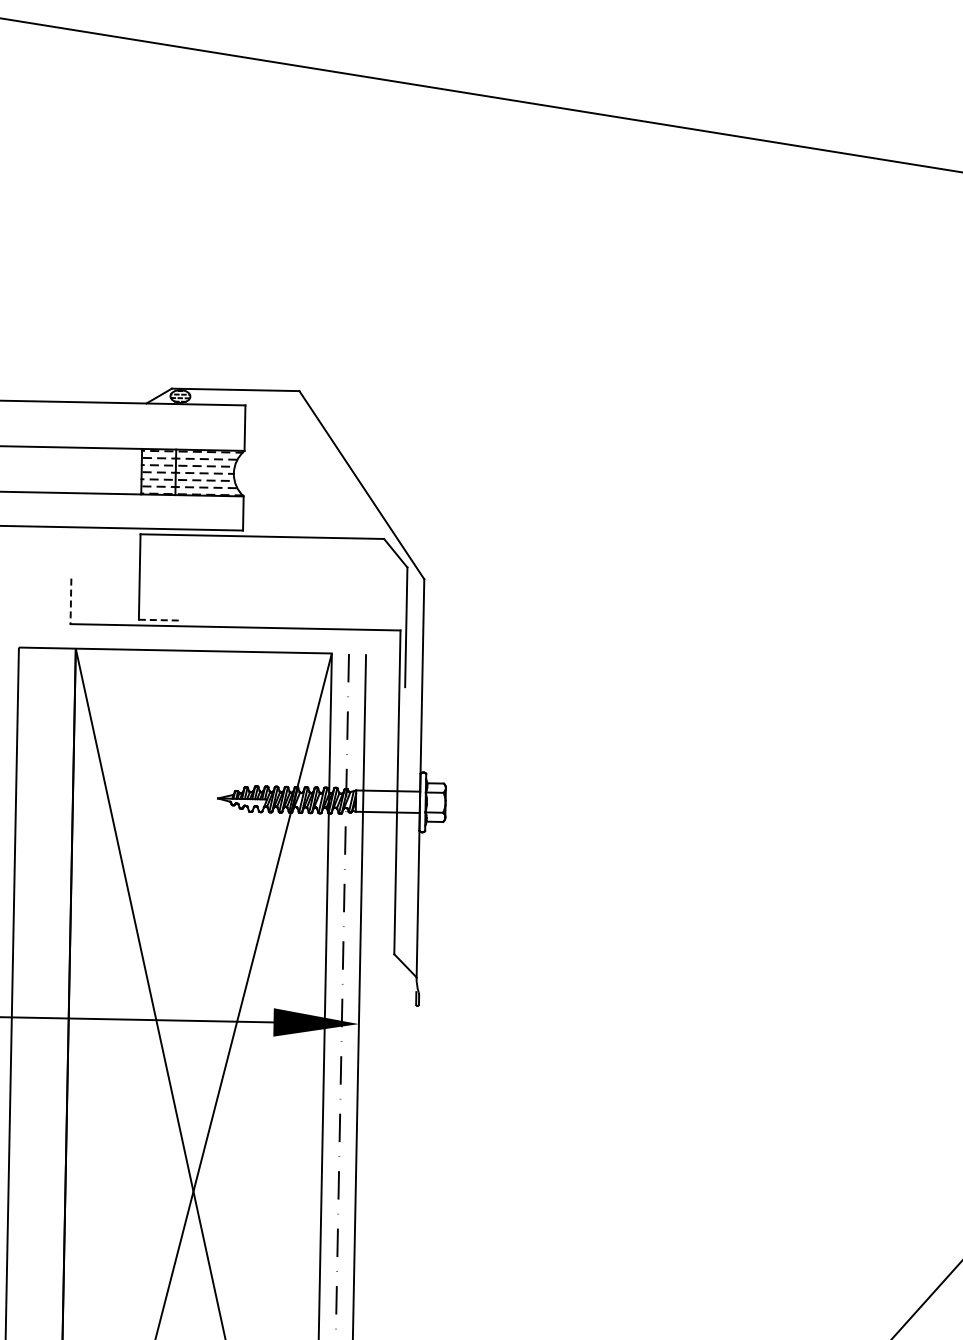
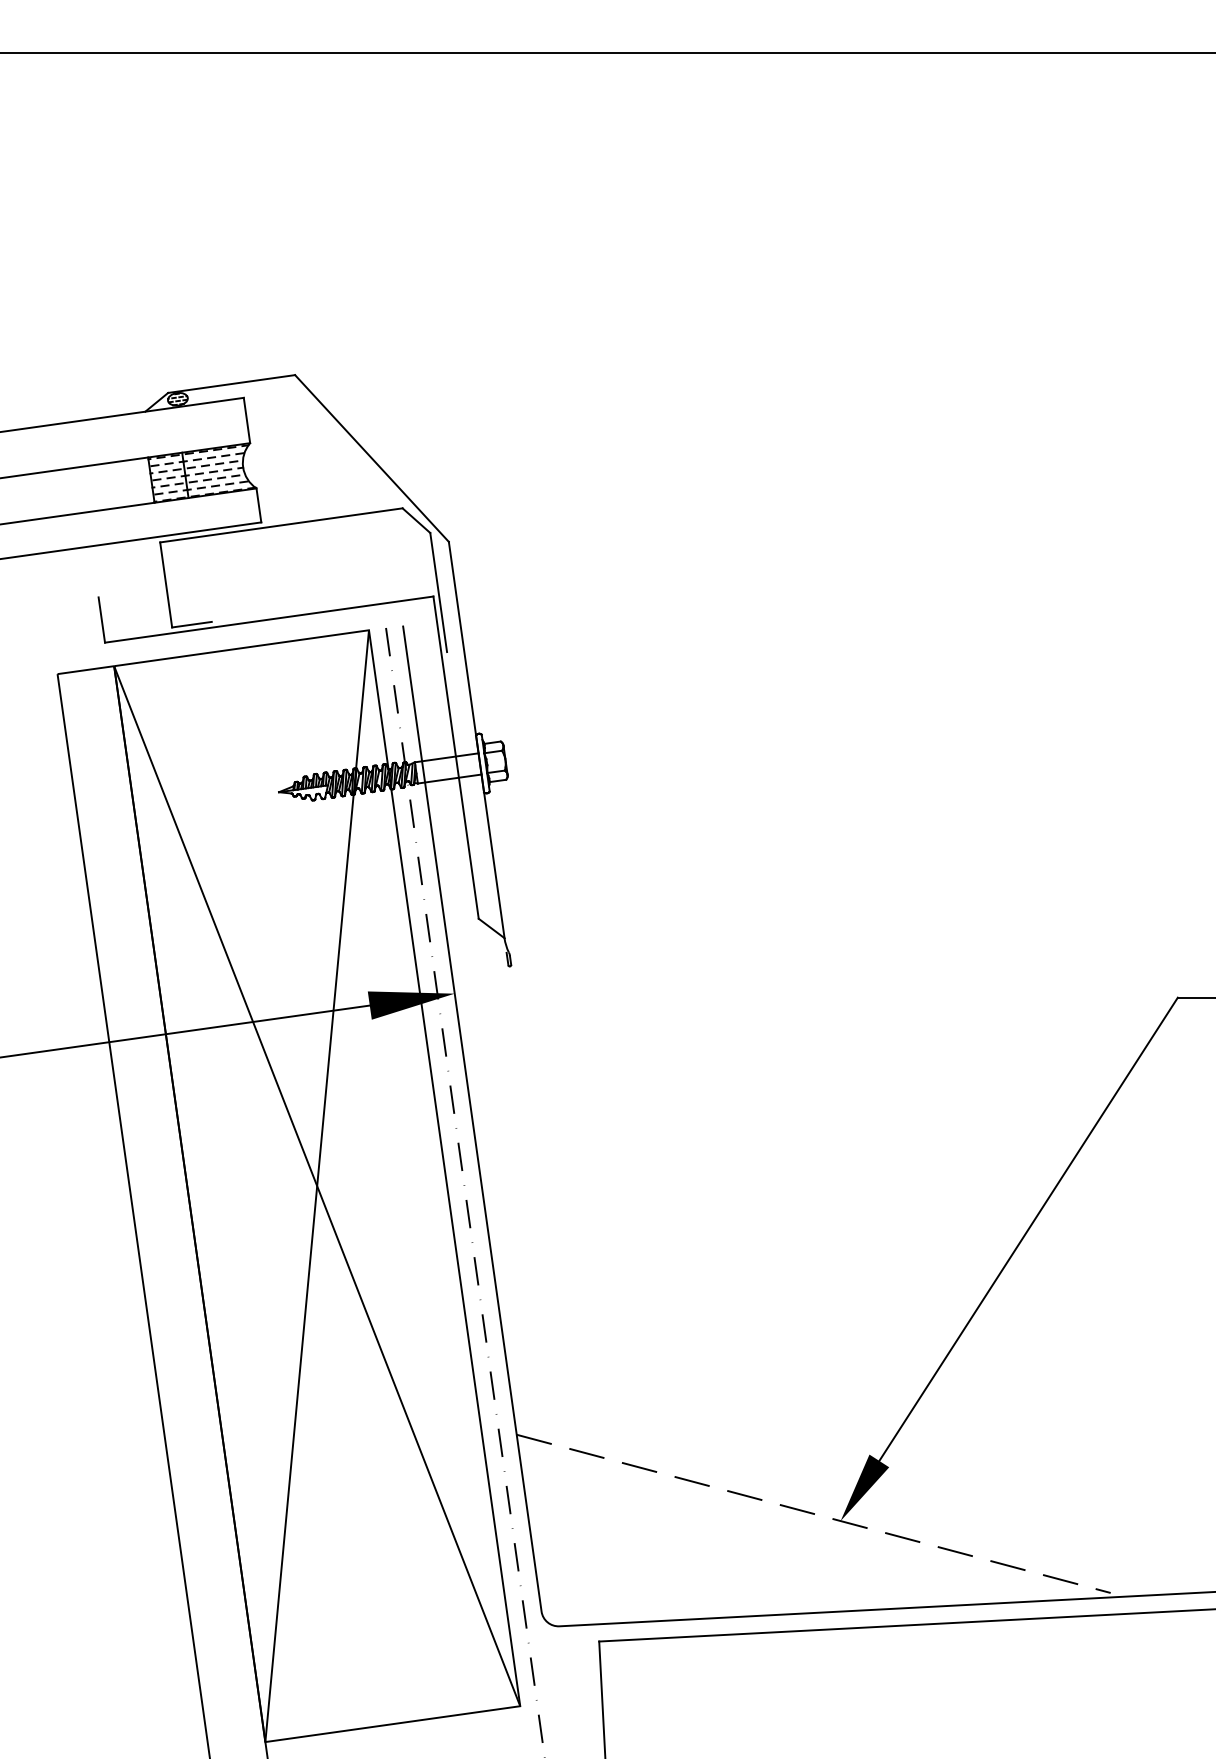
line: (70, 601) -> (101, 620), dashed -> solid
line: (159, 620) -> (192, 624), dashed -> solid

